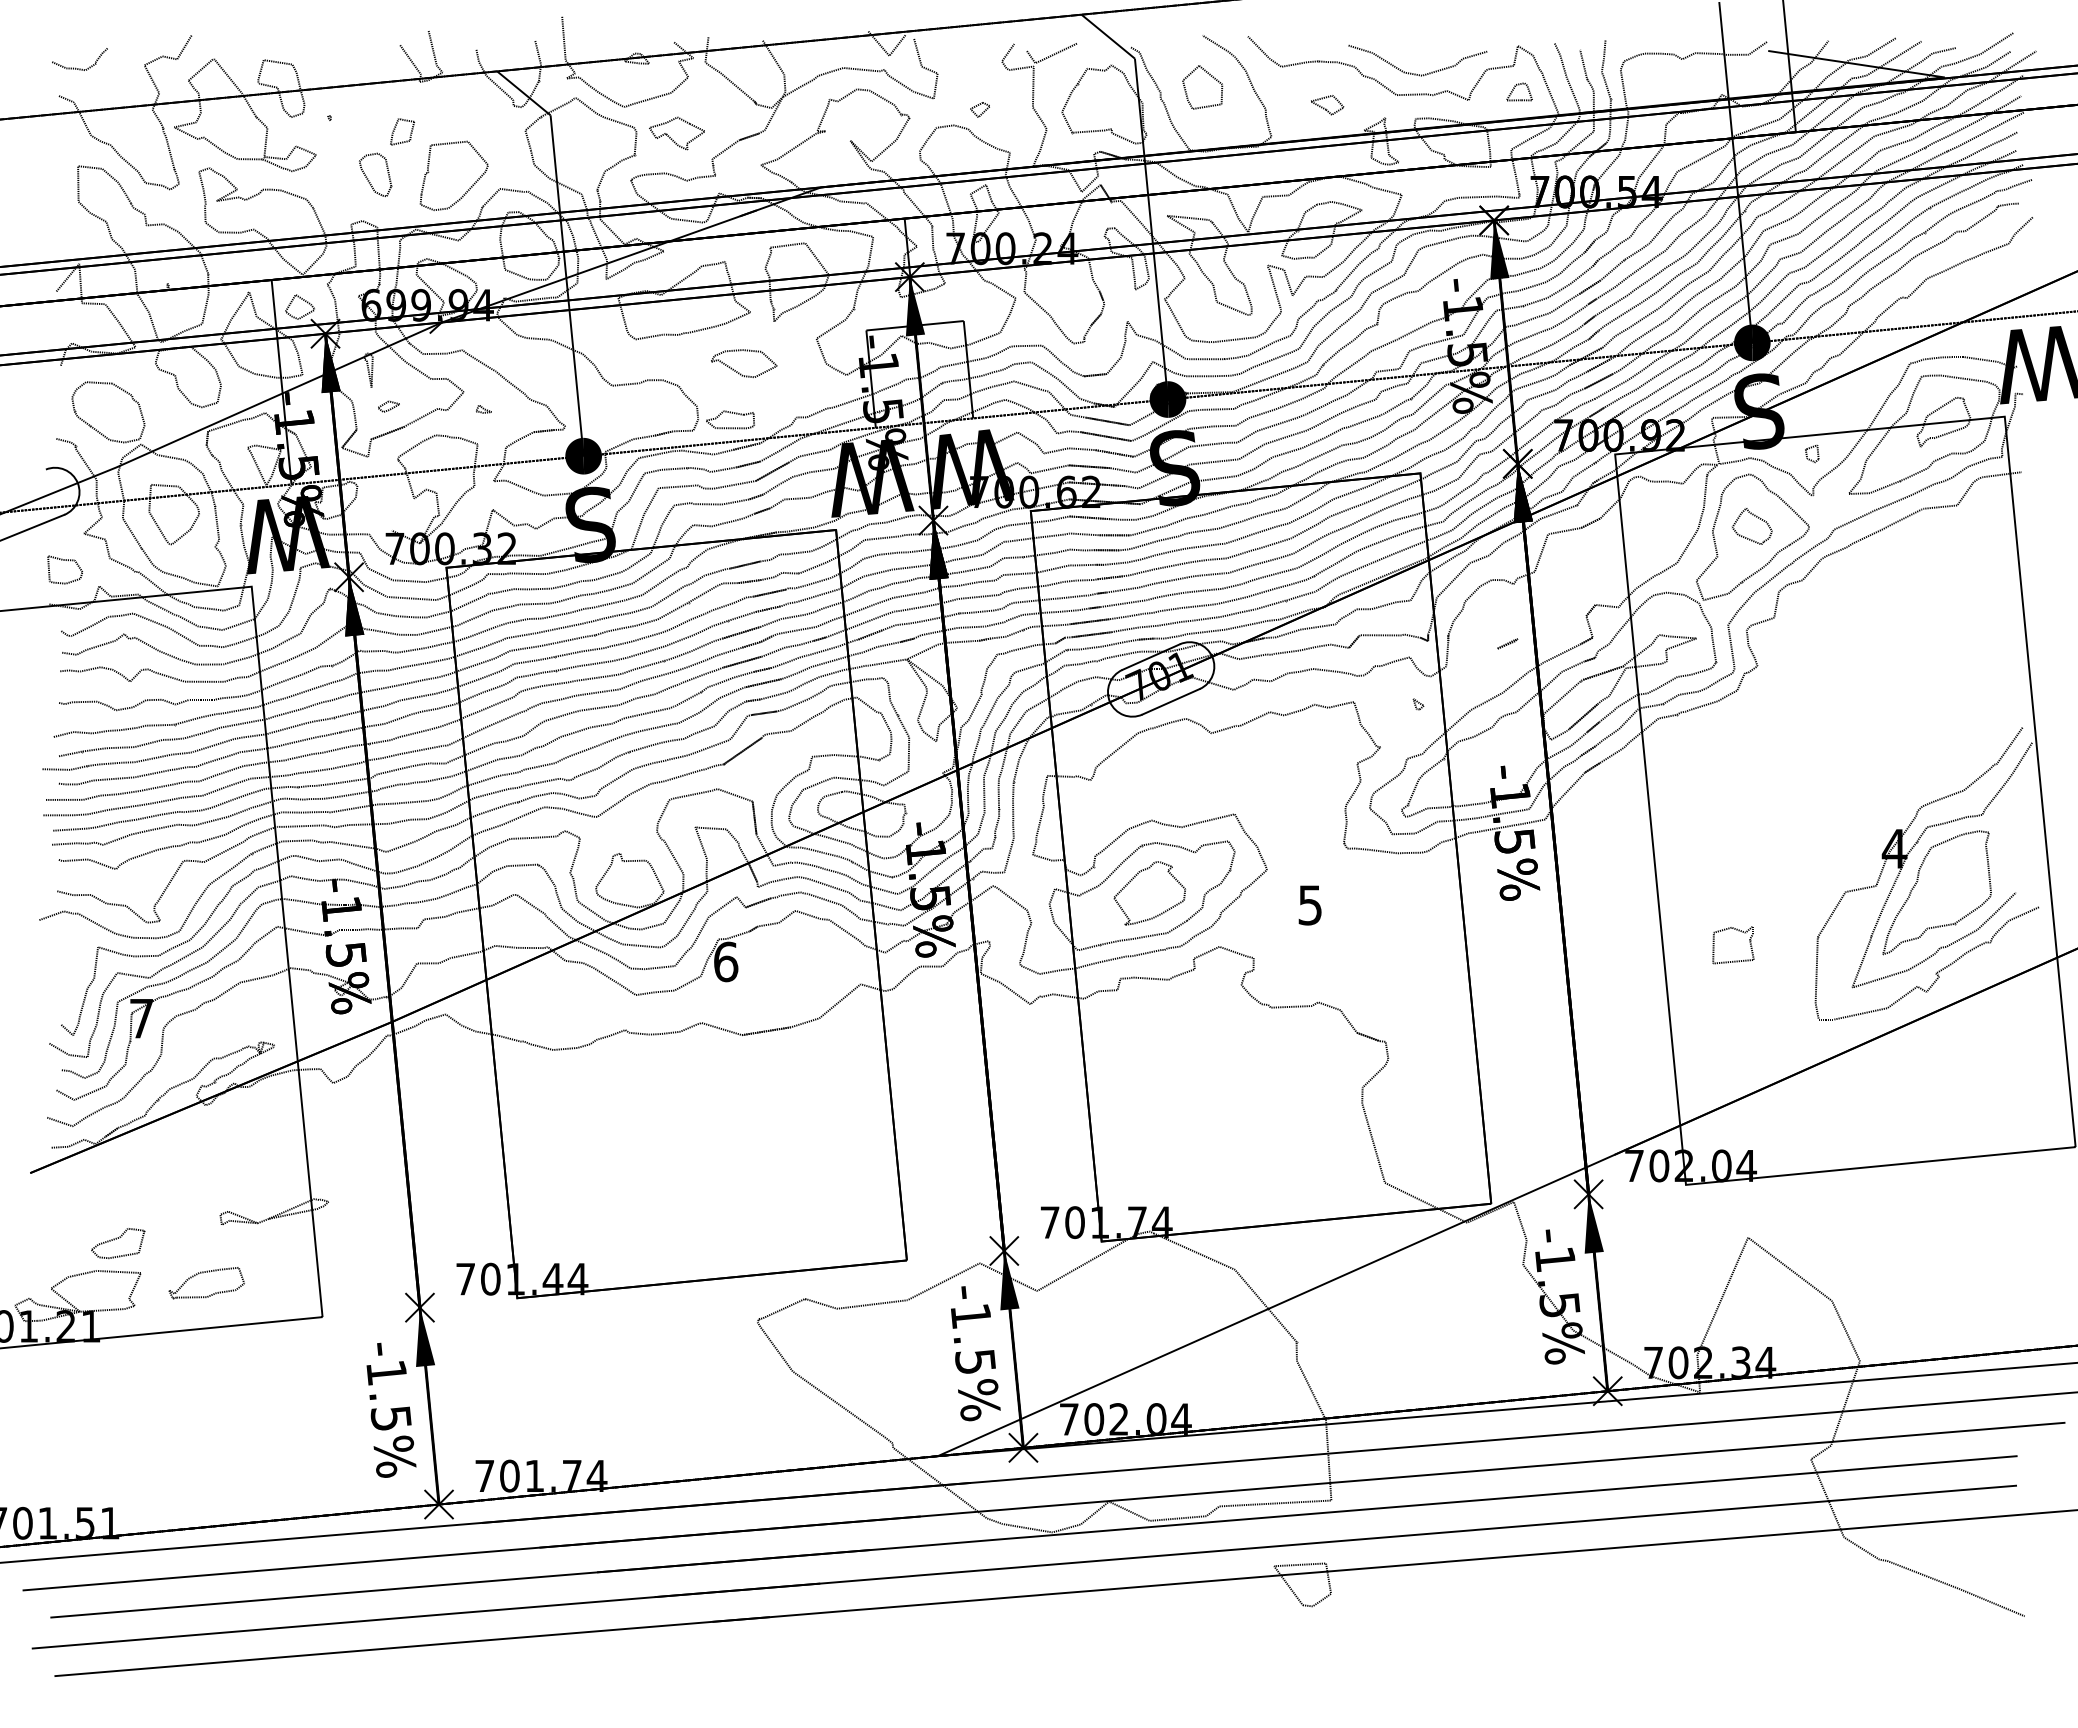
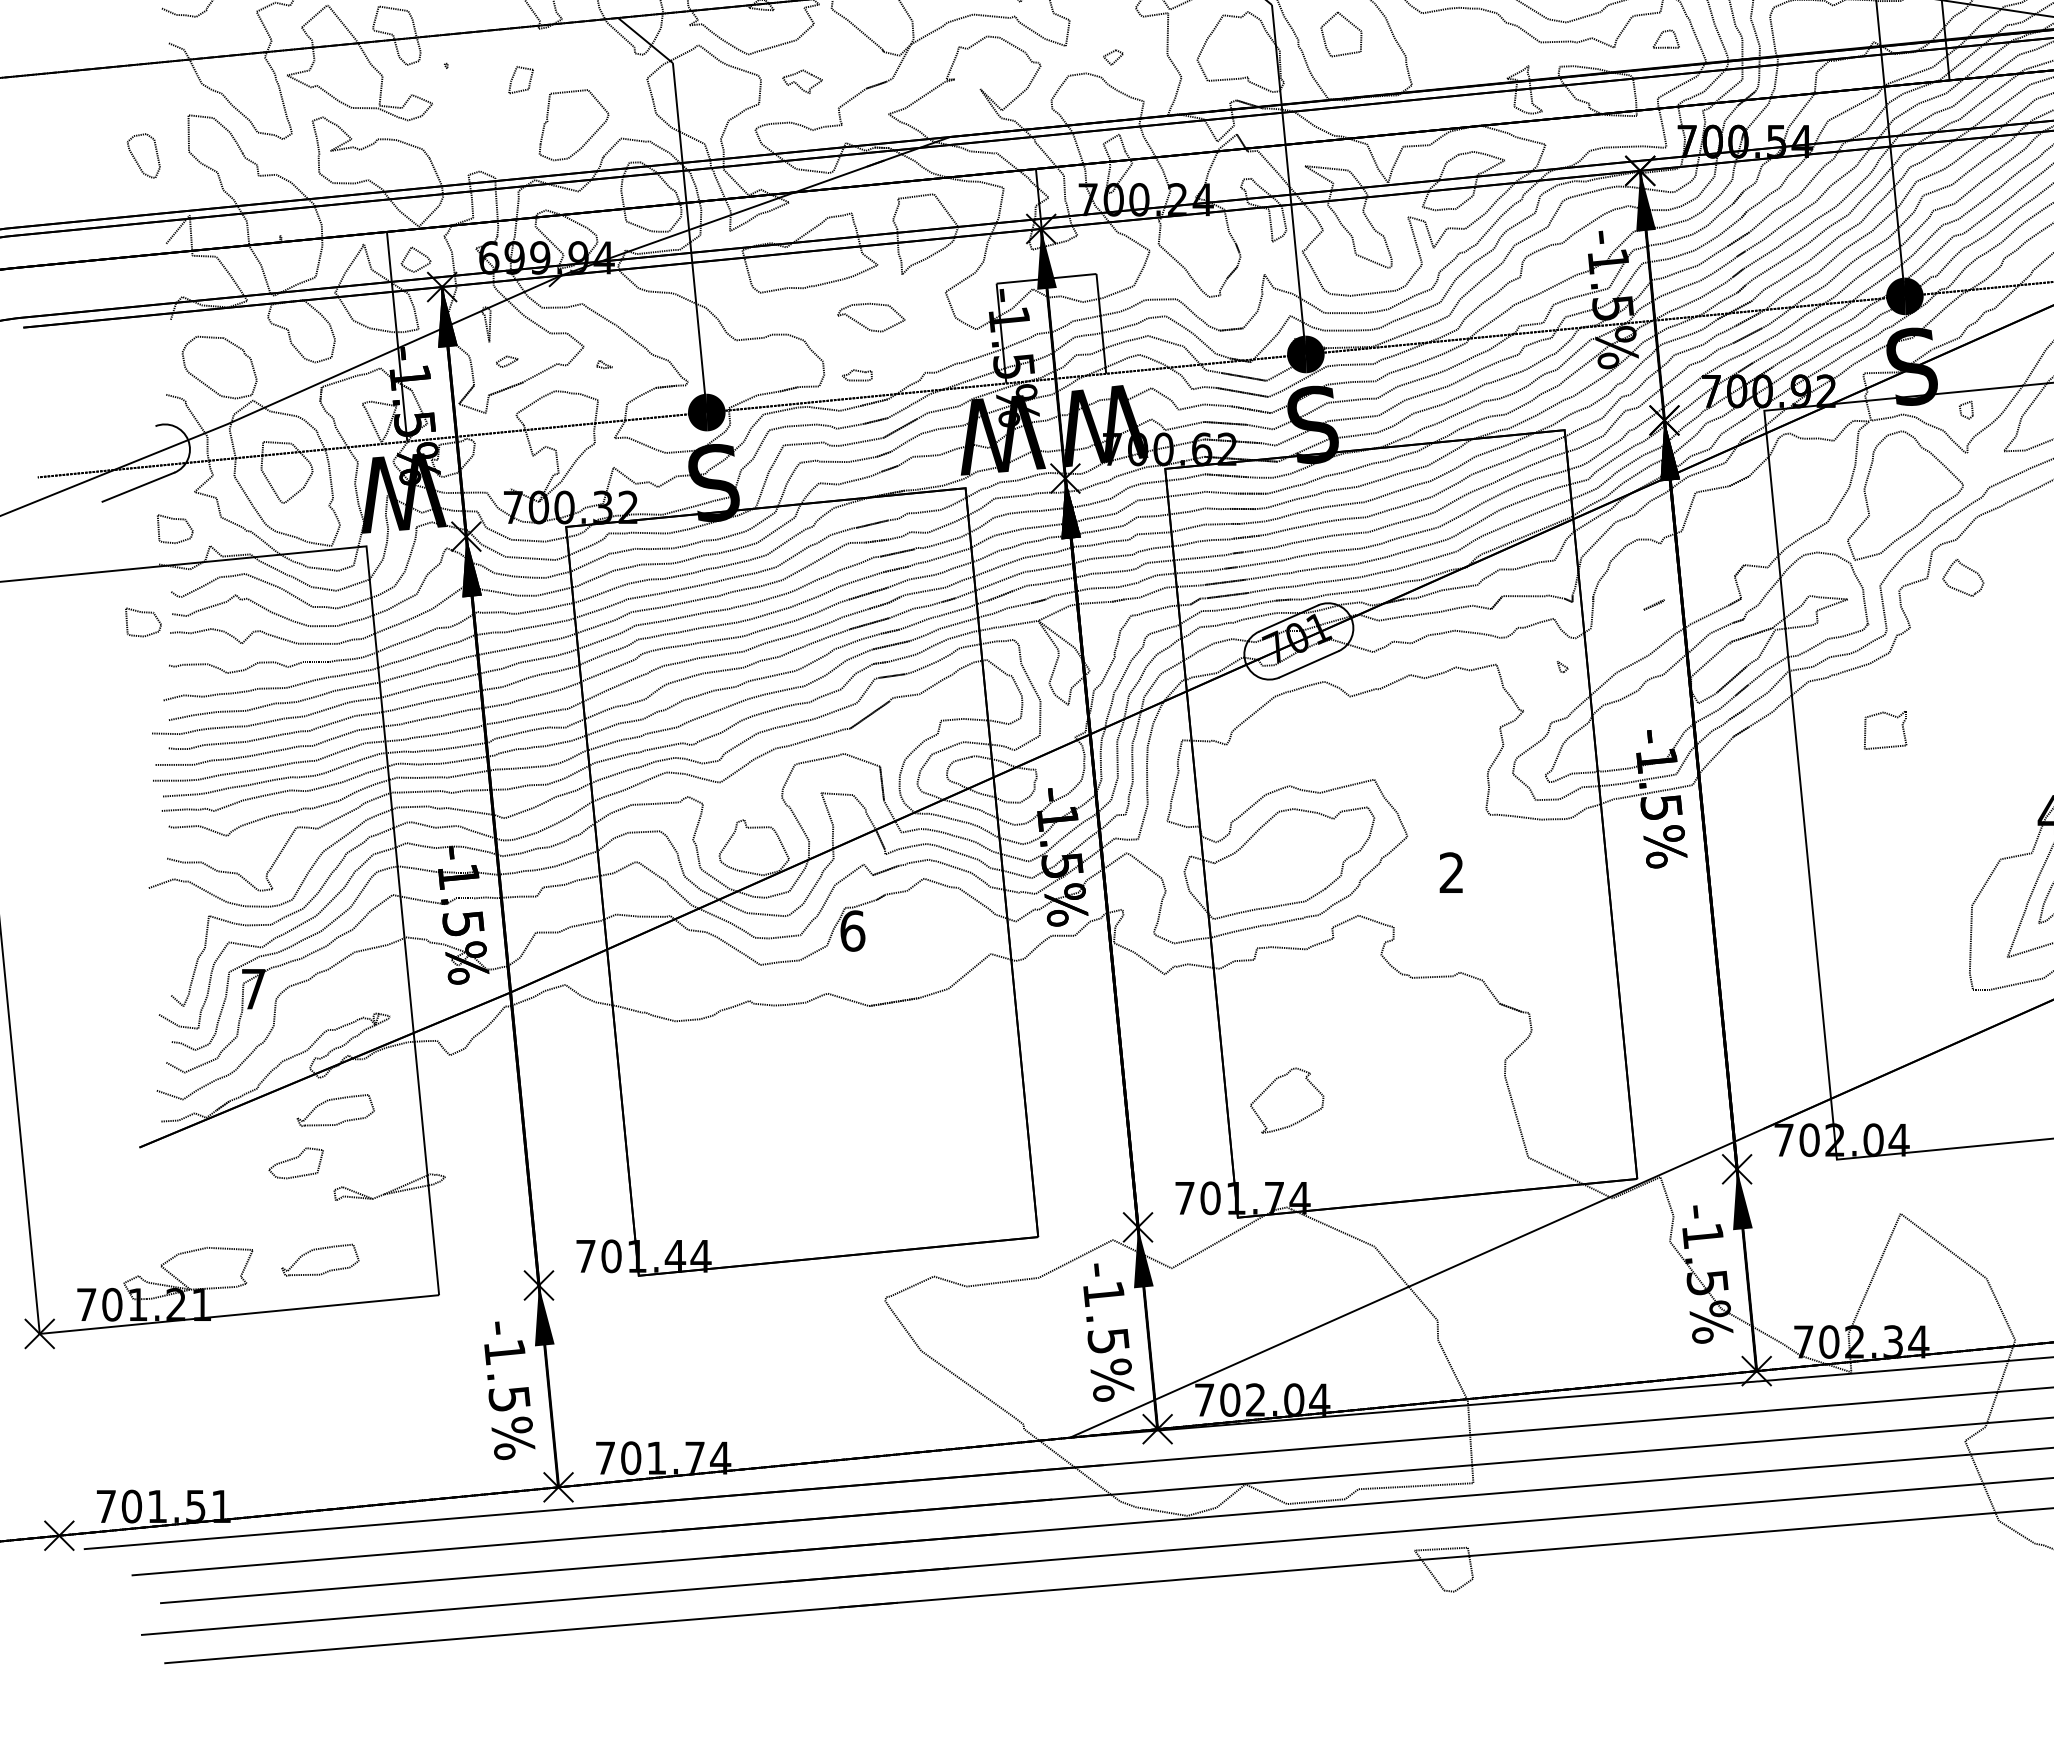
part: (1327, 105) -> (1469, 53), removed
part: (676, 133) -> (801, 81), size x0.7
part: (368, 178) -> (136, 159), moved
part: (730, 419) -> (857, 374), size x0.6
part: (1751, 526) -> (1962, 577), moved
part: (37, 652) -> (146, 613), added
part: (1134, 878) -> (1271, 1085), moved
text: (1309, 905) -> (1450, 873), 5 -> 2
part: (1738, 931) -> (1890, 716), moved
part: (218, 1127) -> (332, 1100), added
part: (118, 1243) -> (296, 1163), moved

